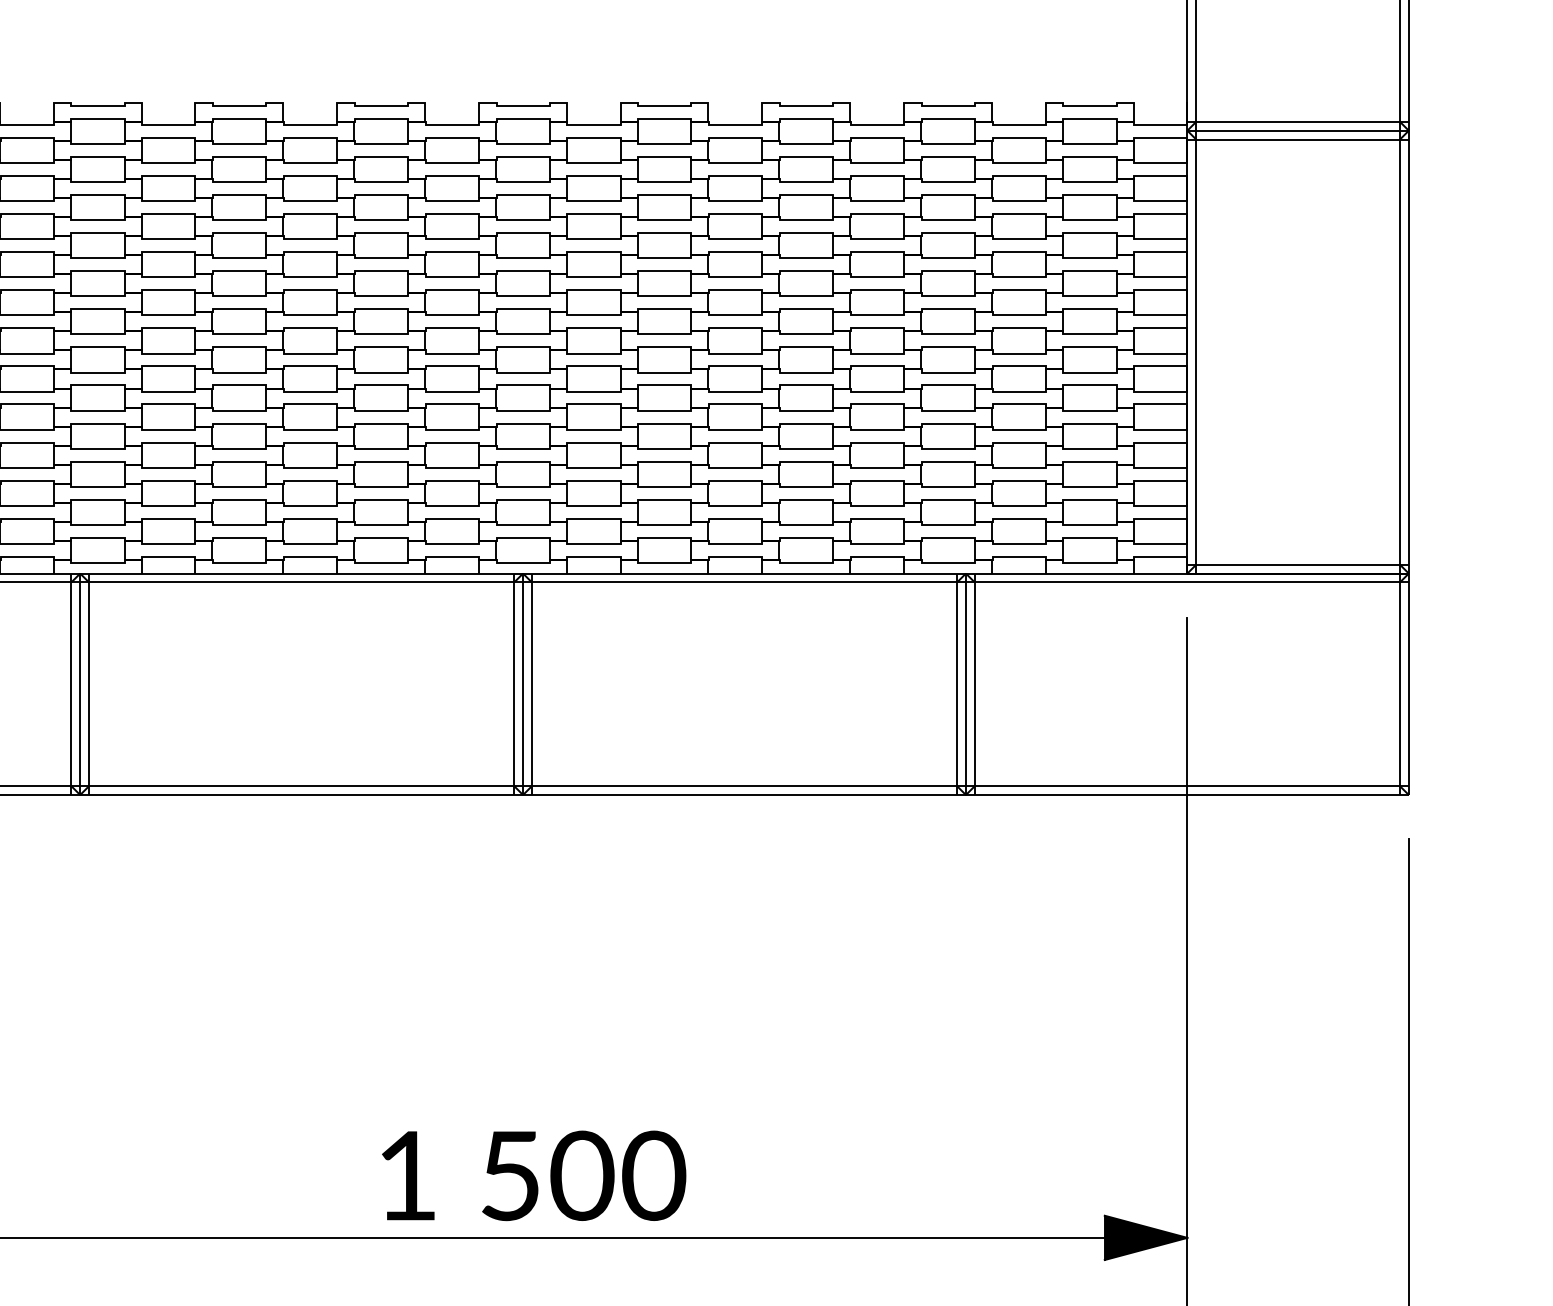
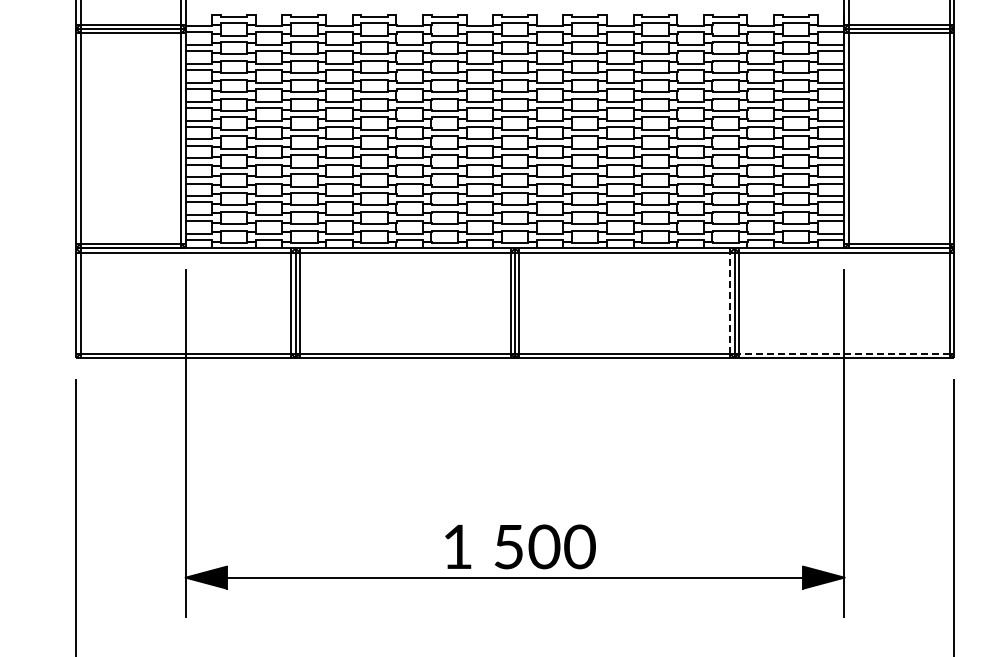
line: (957, 682) -> (730, 302), solid -> dashed
line: (1185, 785) -> (843, 353), solid -> dashed

